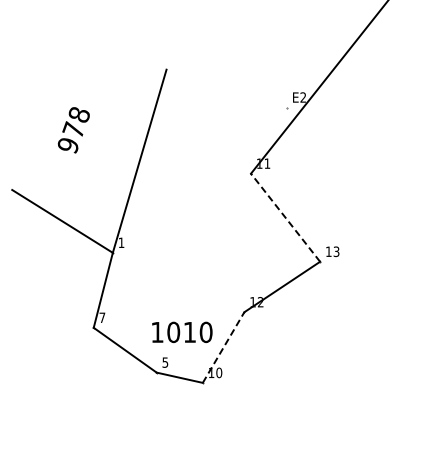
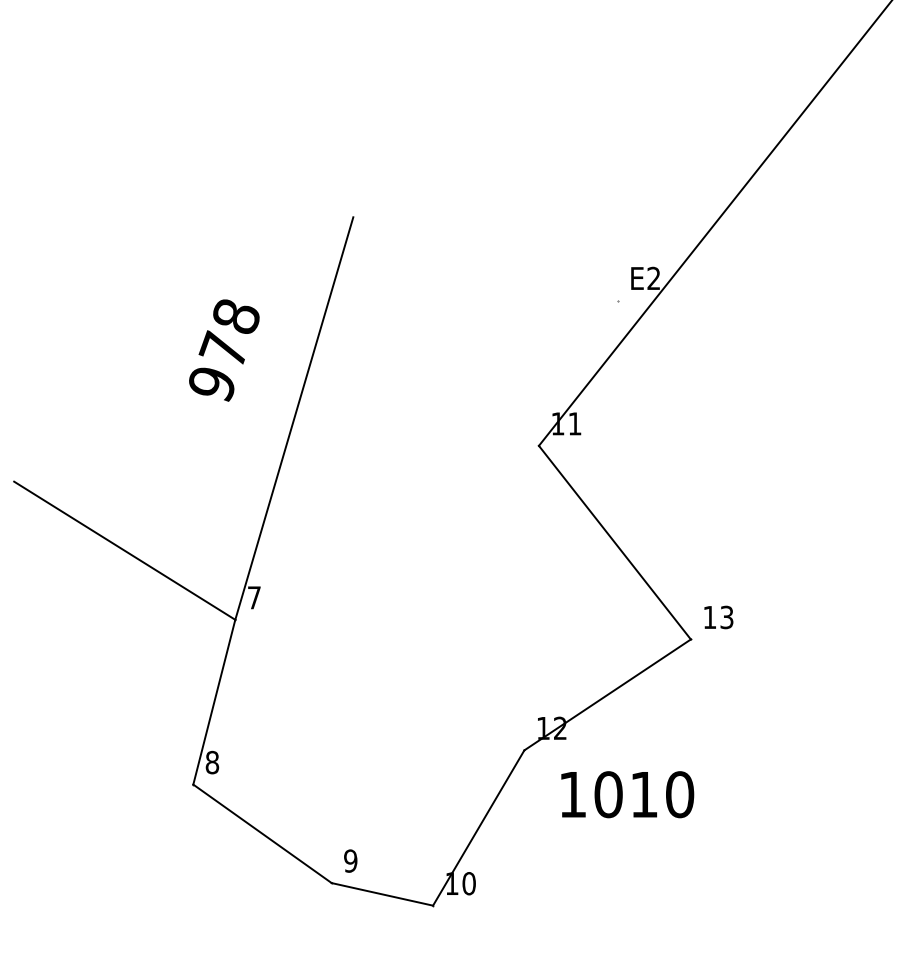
text: (73, 130) -> (223, 350), moved
line: (285, 217) -> (614, 542), dashed -> solid
text: (121, 242) -> (254, 597), 1 -> 7
text: (102, 317) -> (212, 761), 7 -> 8
text: (182, 331) -> (627, 792), moved
line: (223, 347) -> (478, 827), dashed -> solid
text: (165, 362) -> (351, 860), 5 -> 9

